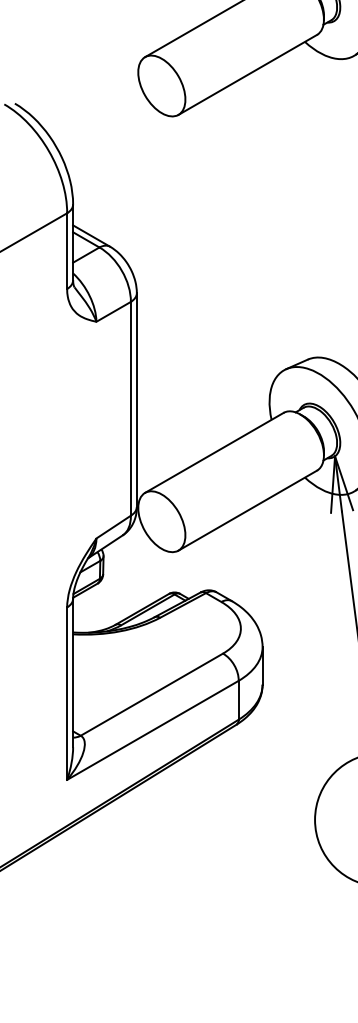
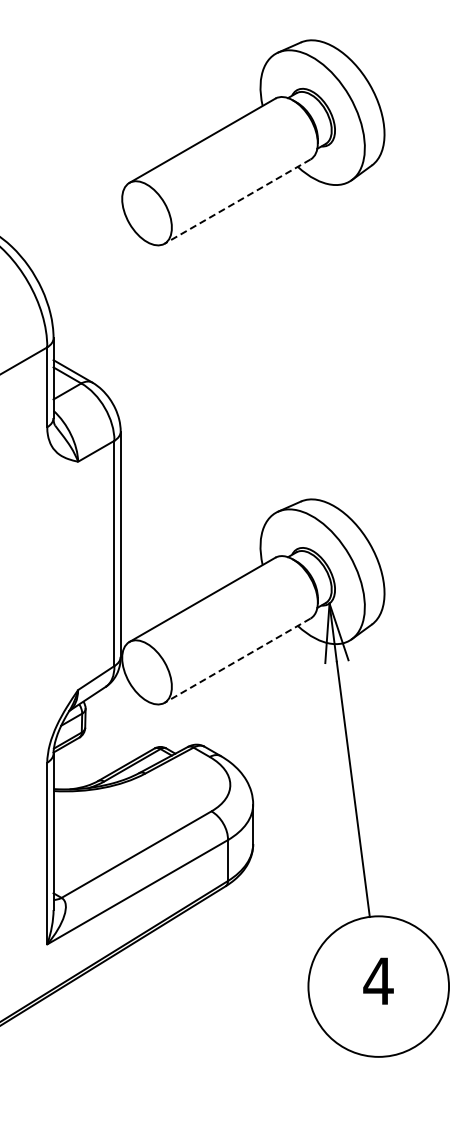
line: (247, 74) -> (237, 201), solid -> dashed
line: (247, 510) -> (237, 660), solid -> dashed

